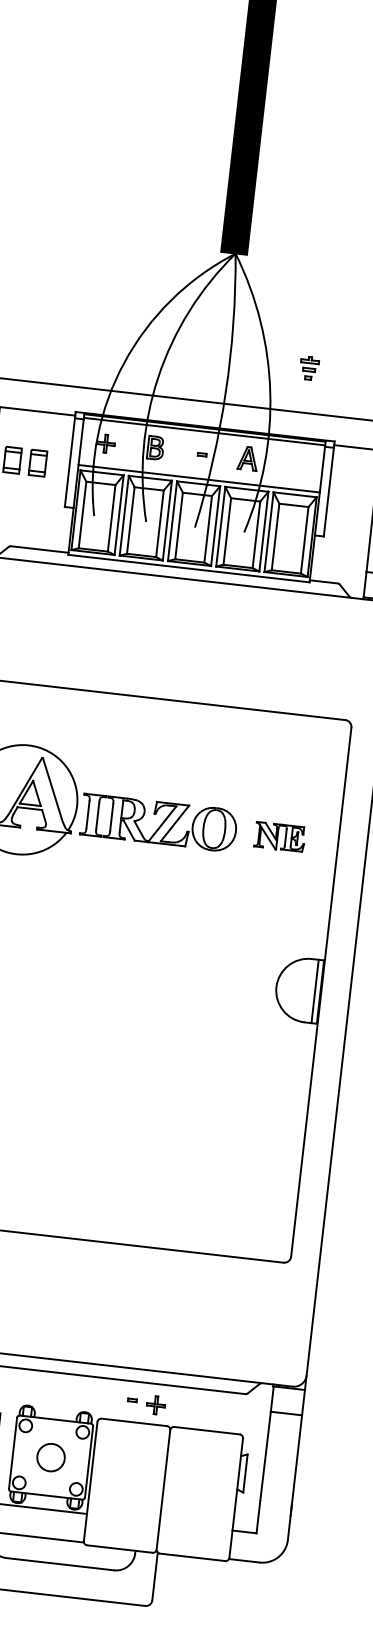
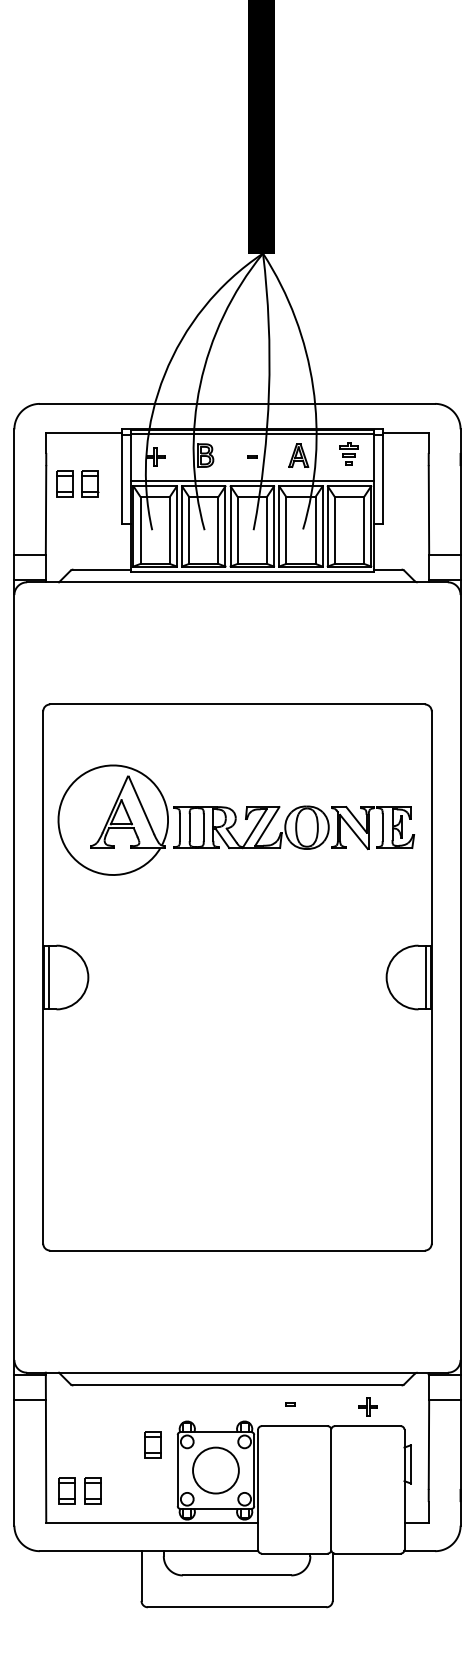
part: (308, 367) -> (348, 453), moved
part: (280, 837) -> (373, 828), size x1.67
part: (155, 1405) -> (367, 1406), moved
circle: (50, 1457) -> (215, 1470), size x1.67

